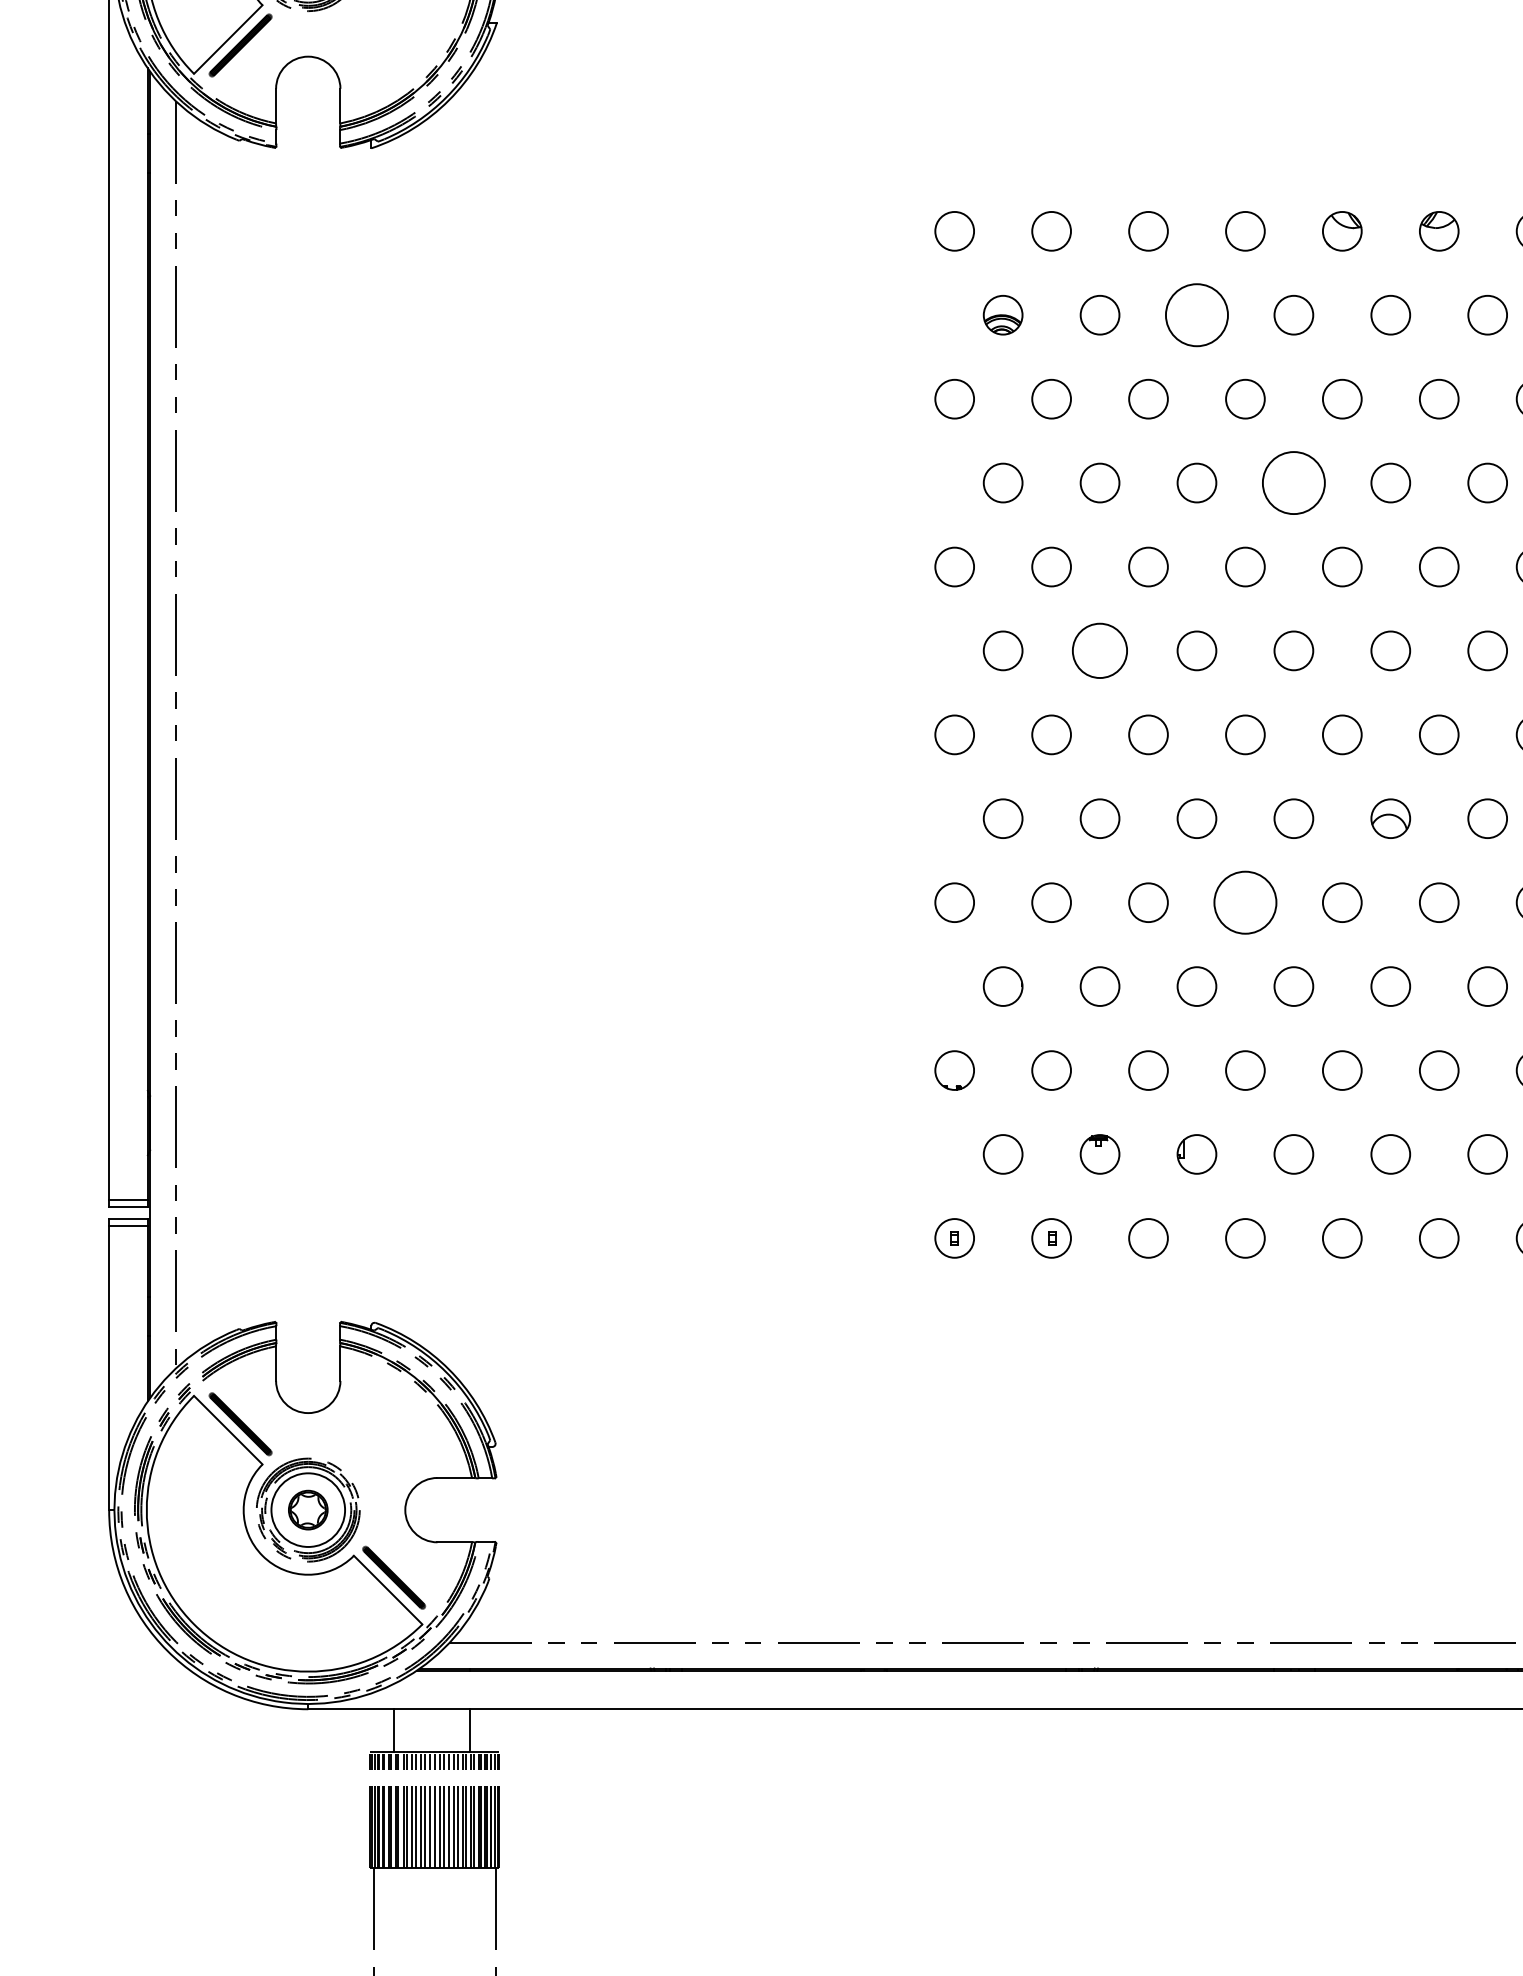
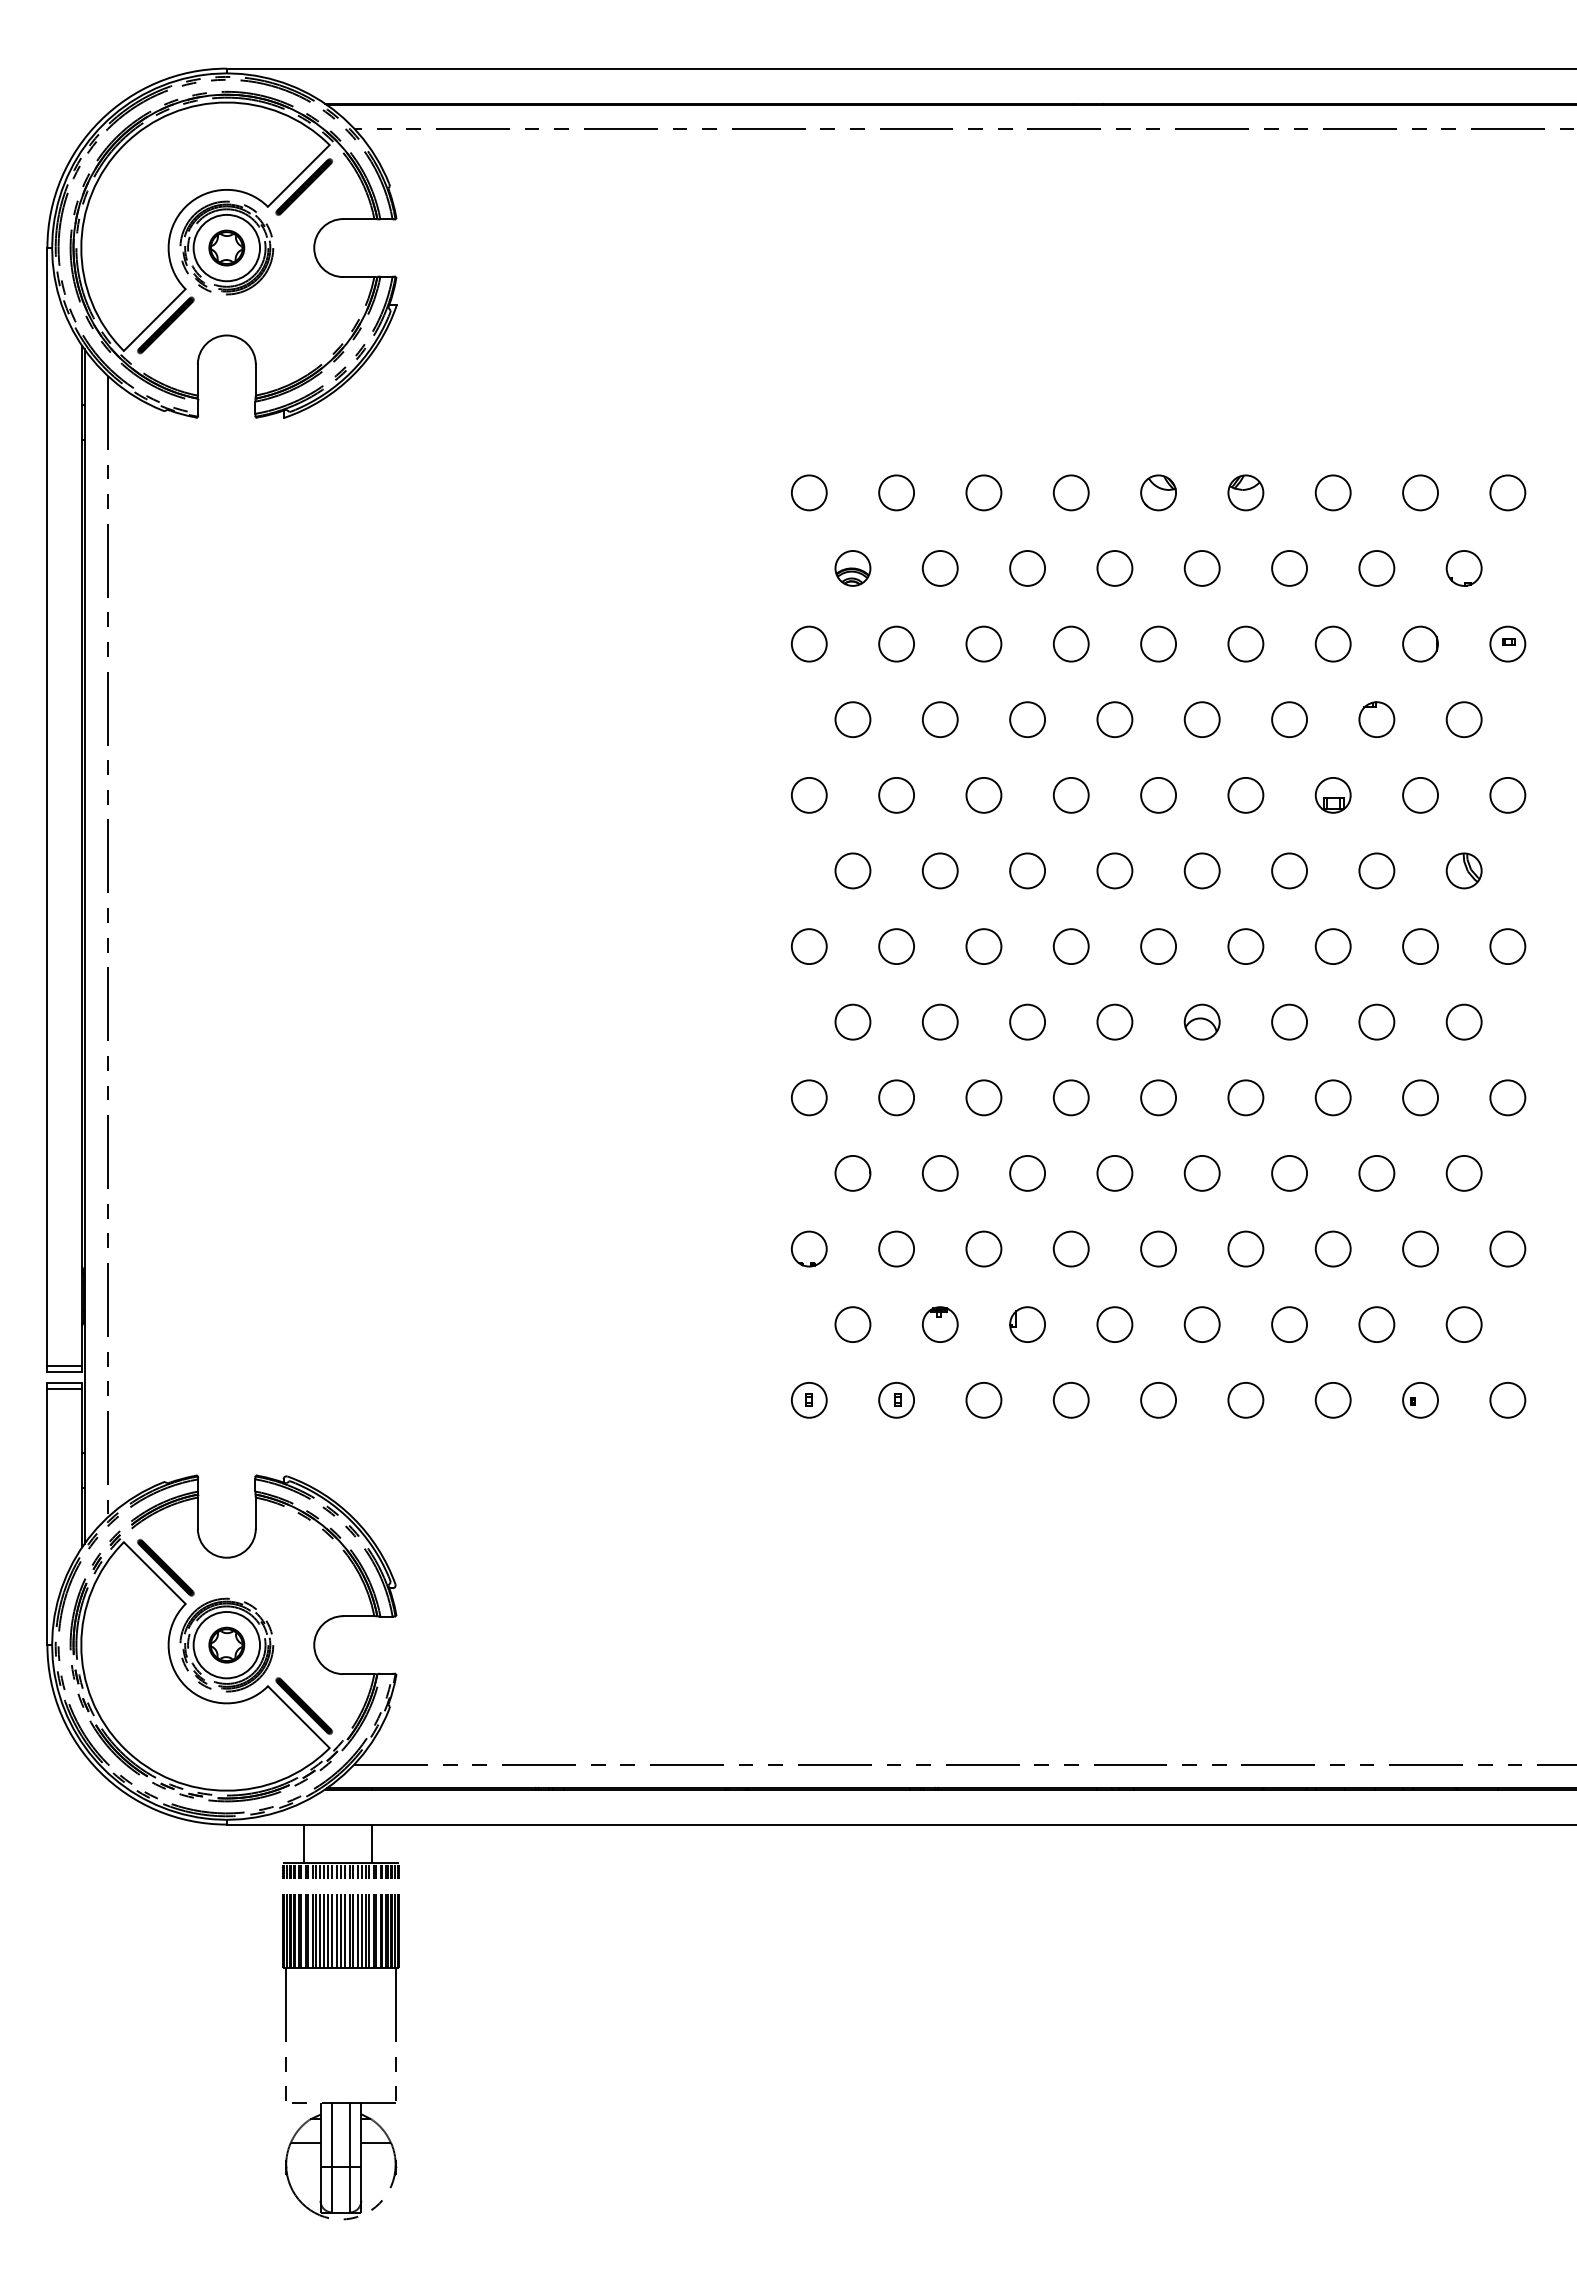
circle: (1196, 315) -> (1027, 568), size x0.62
circle: (1293, 482) -> (1114, 719), size x0.62
circle: (1100, 650) -> (940, 870), size x0.71
circle: (1244, 902) -> (1070, 1097), size x0.62

